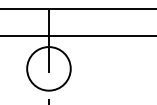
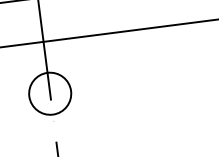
circle: (48, 68) -> (49, 93), size x0.6

